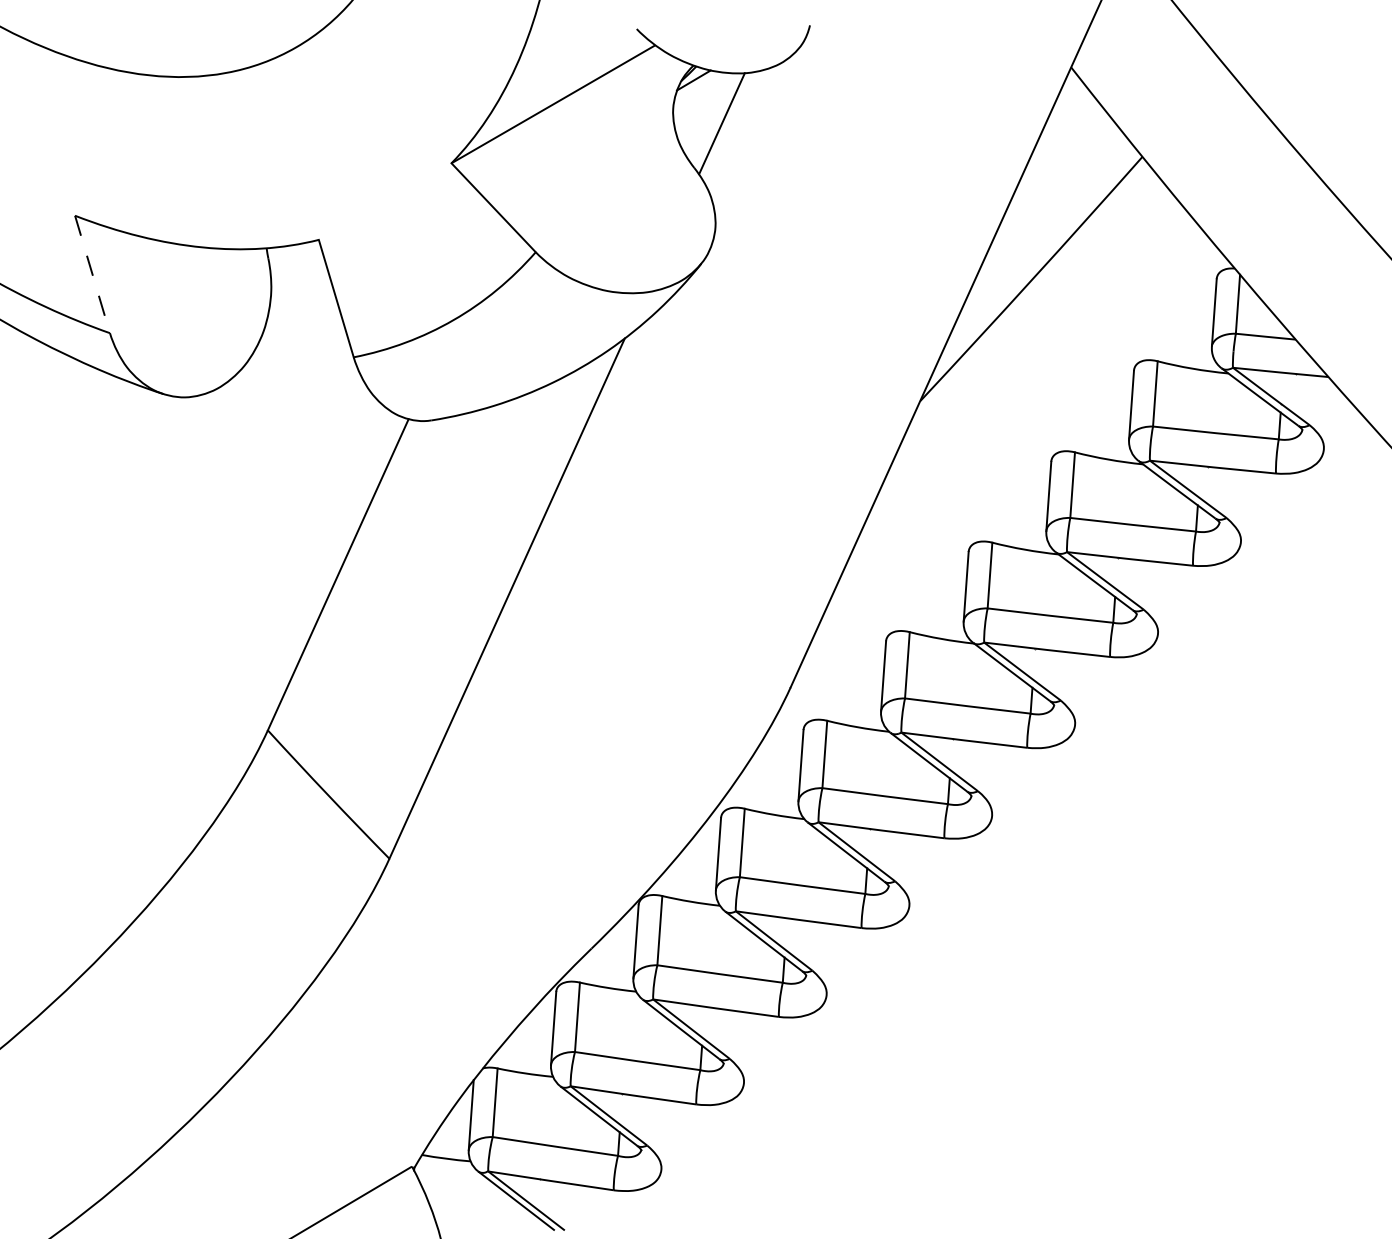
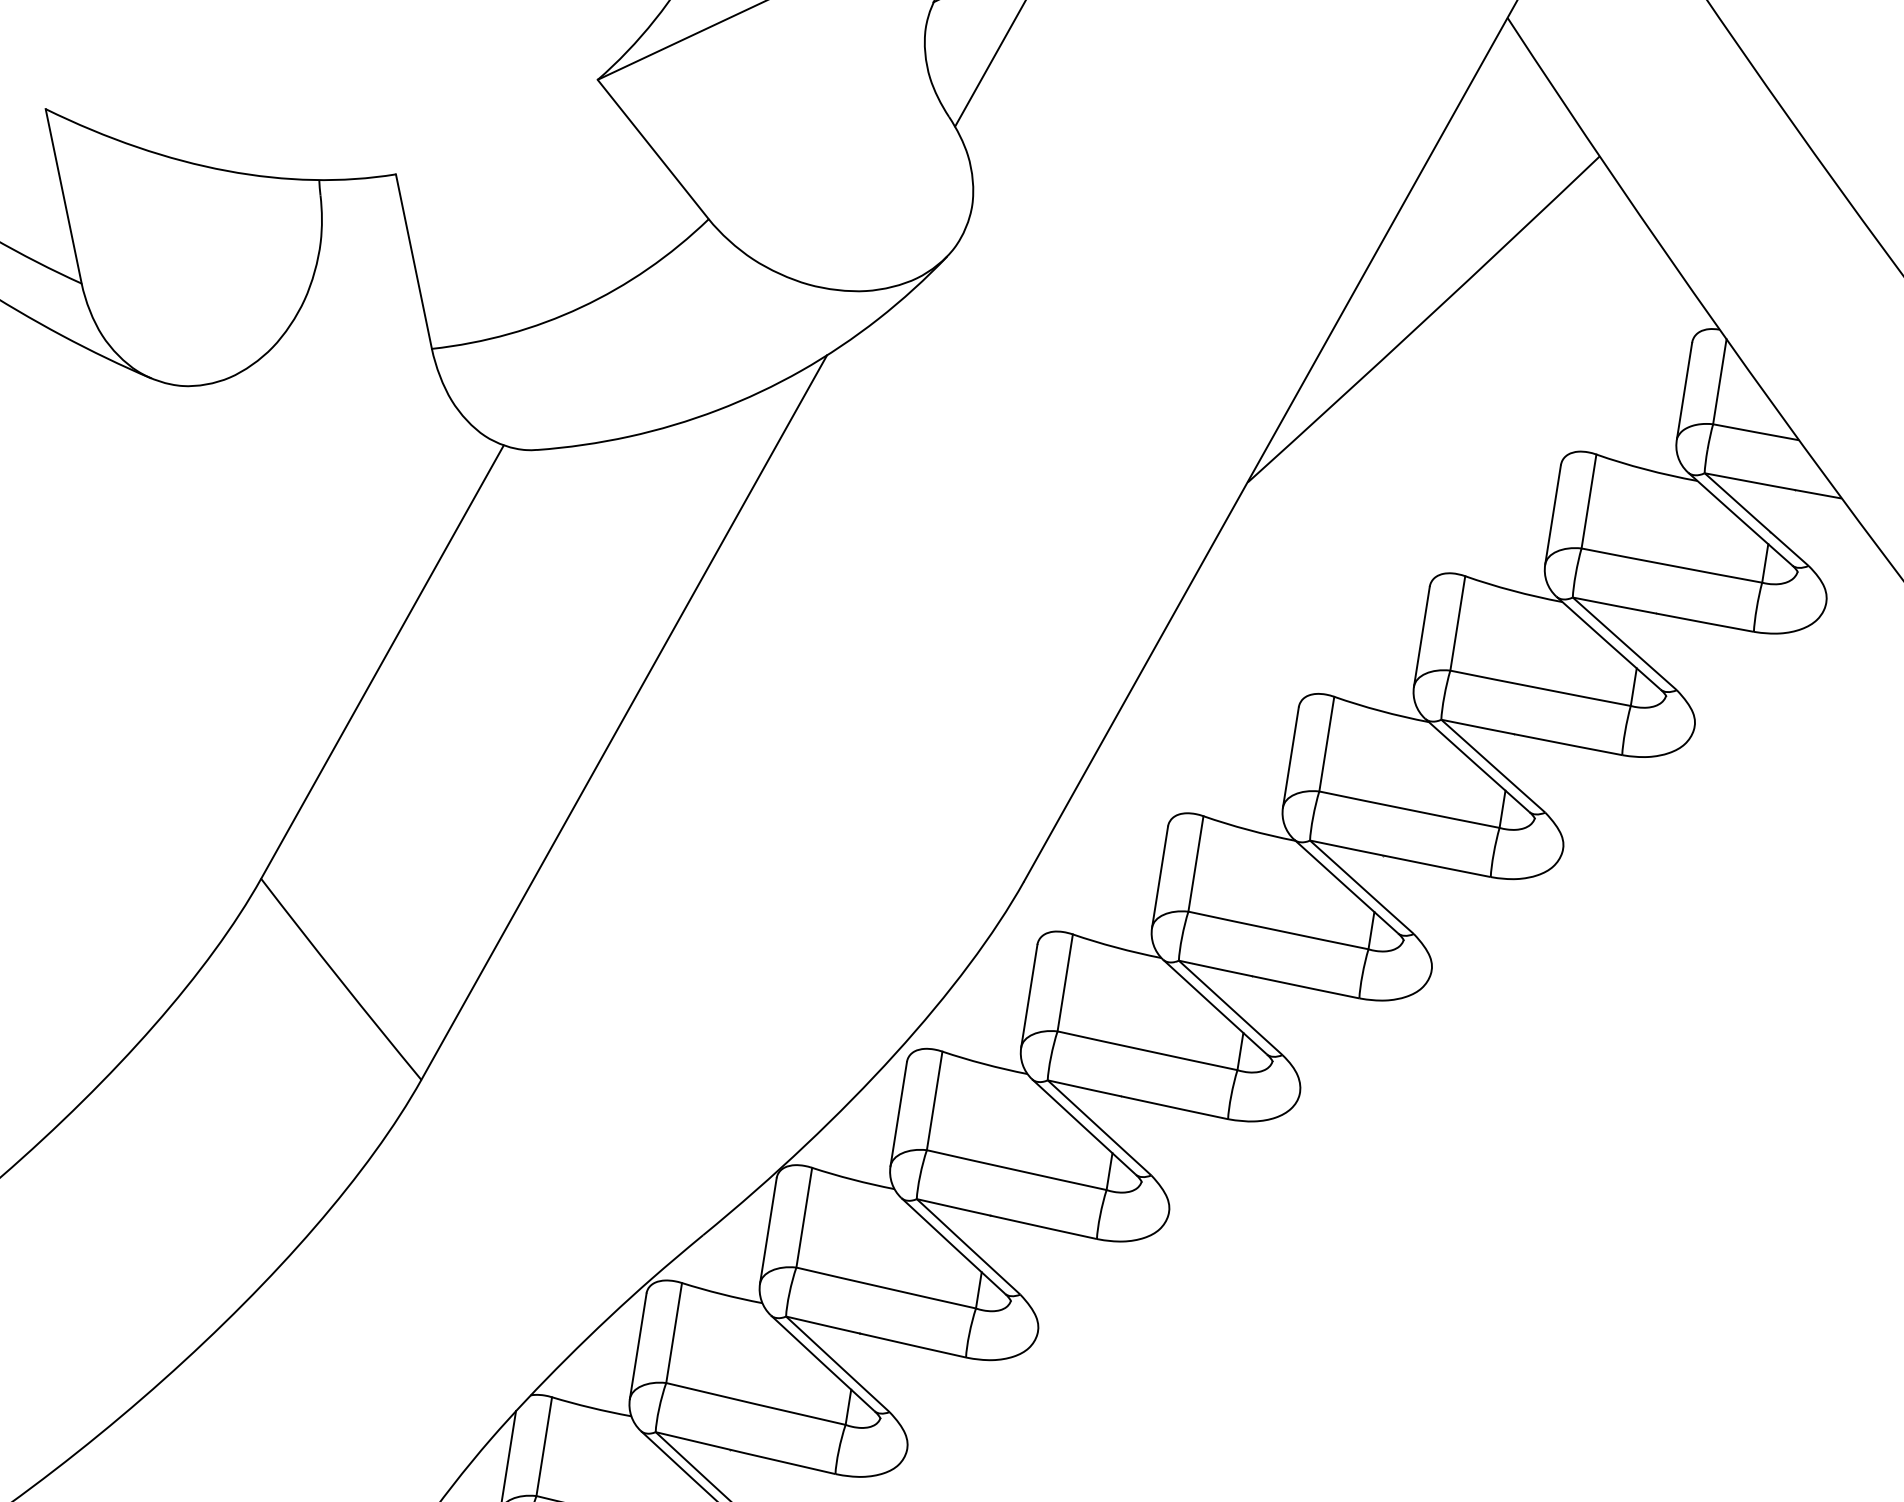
line: (92, 274) -> (63, 196), dashed -> solid

